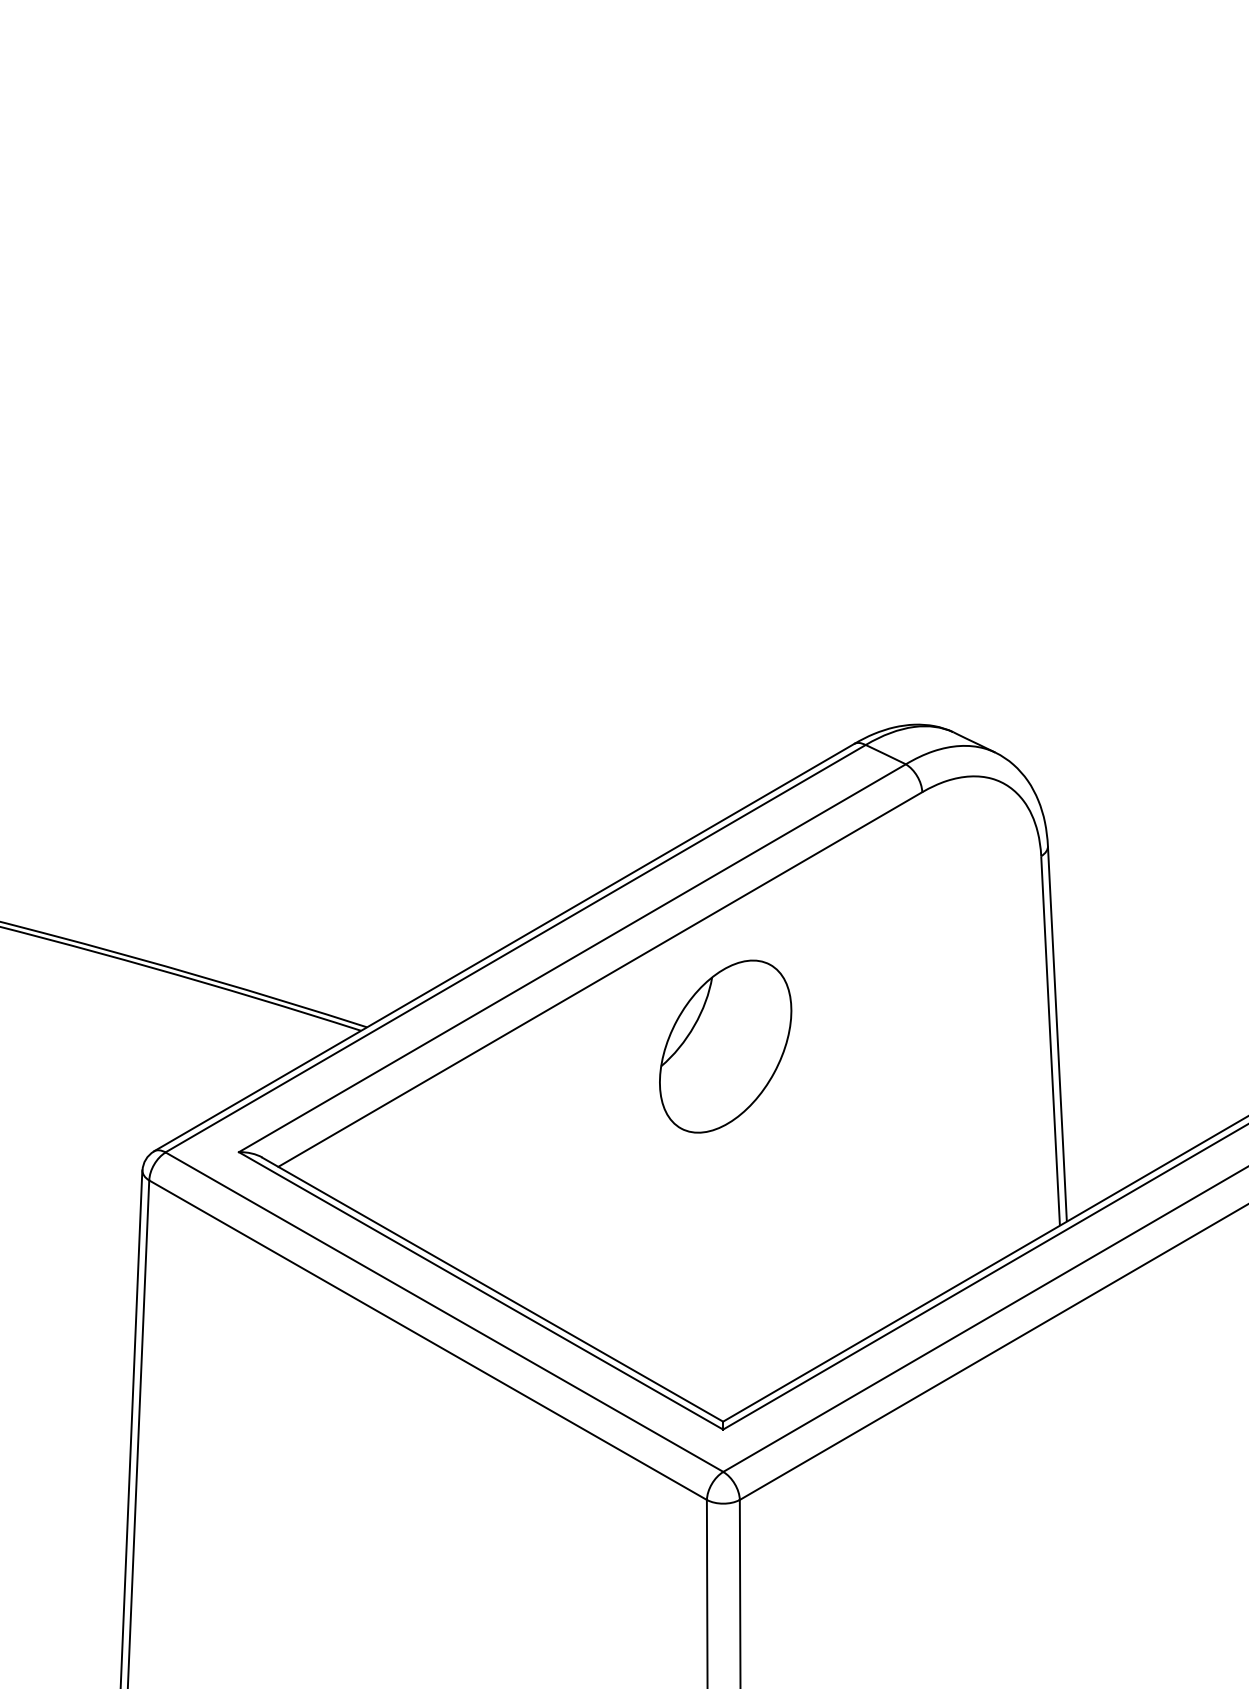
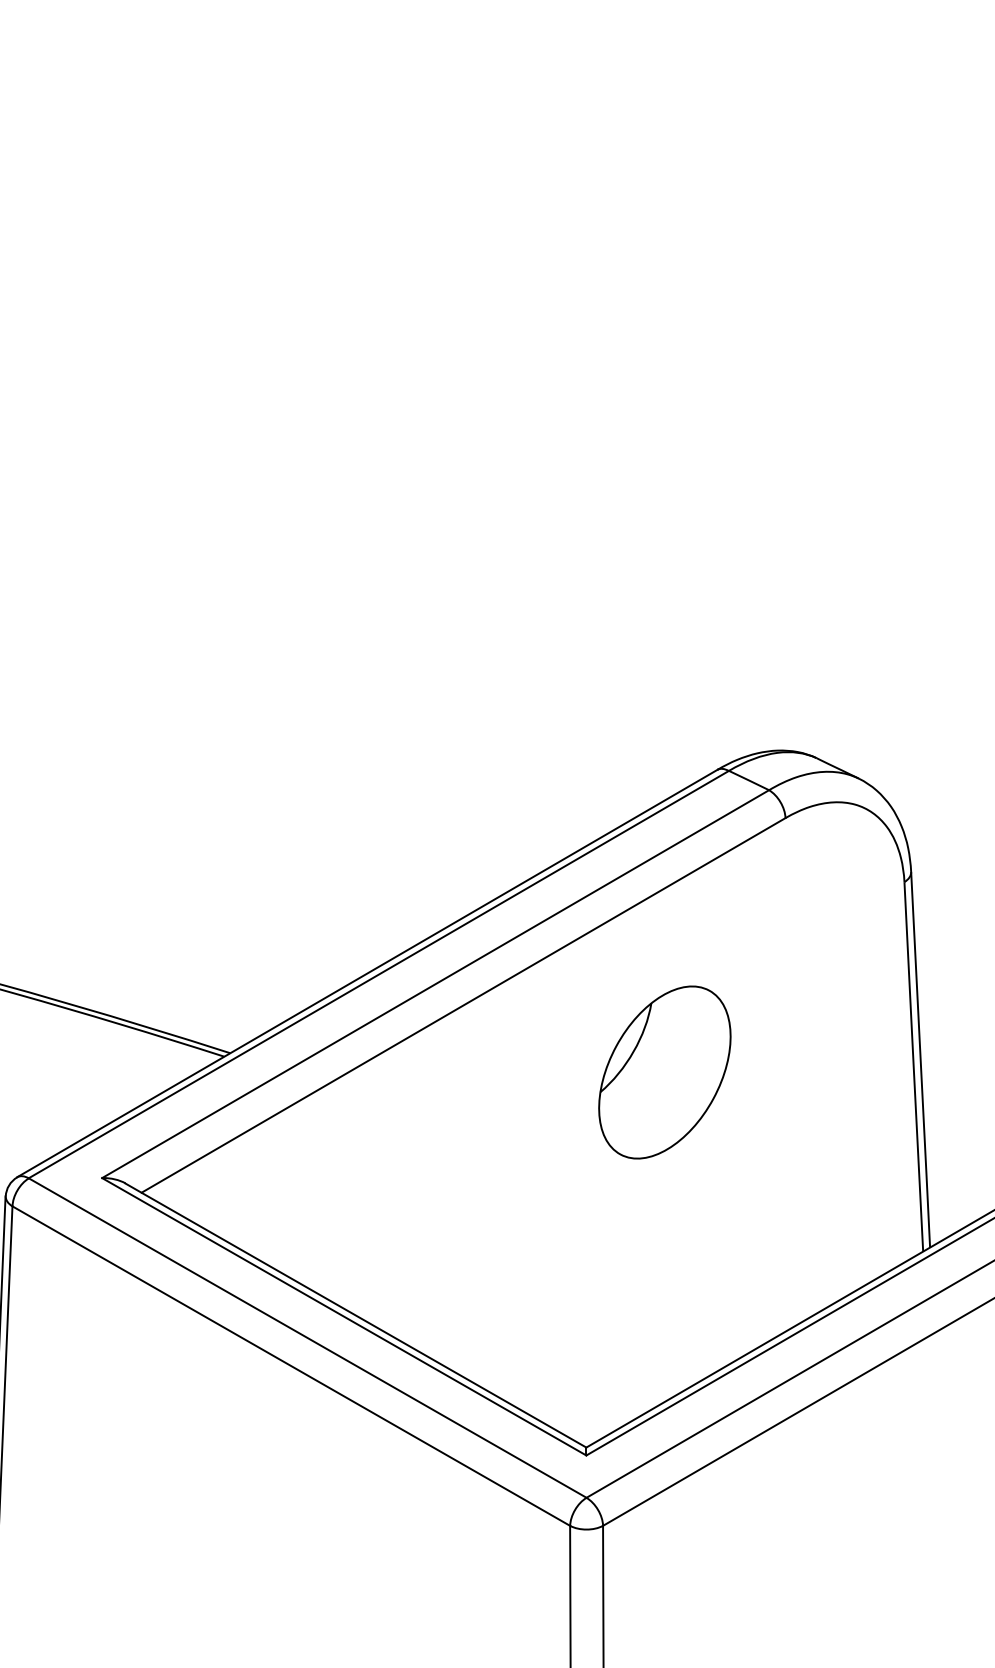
part: (725, 1046) -> (664, 1072), moved

